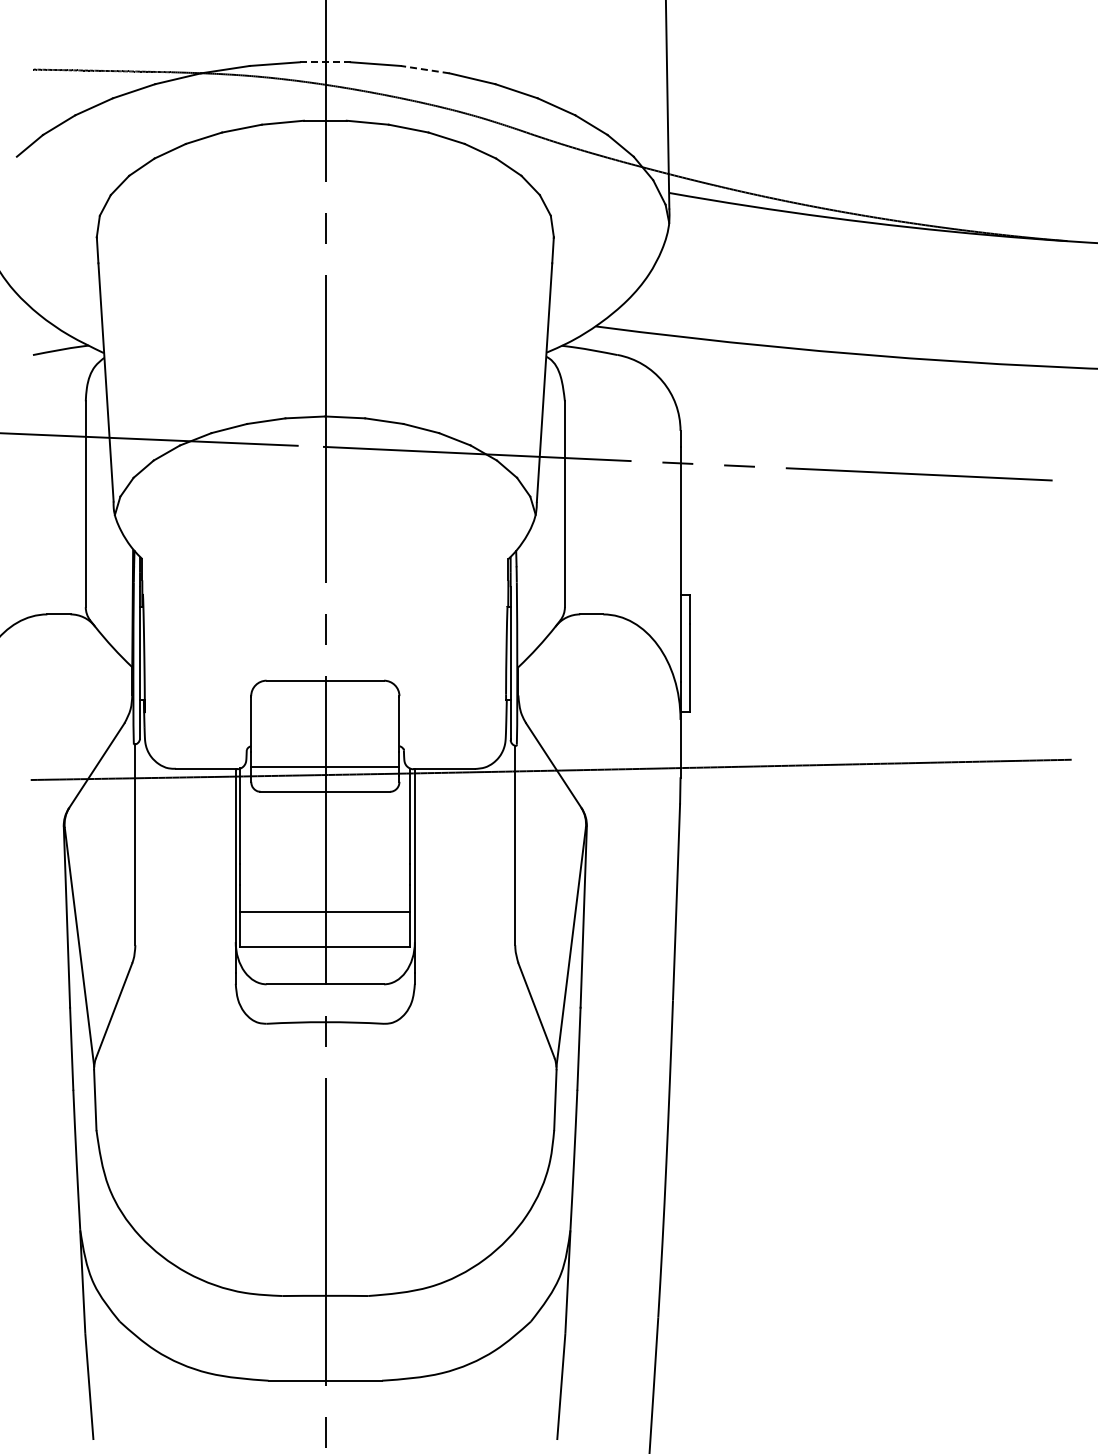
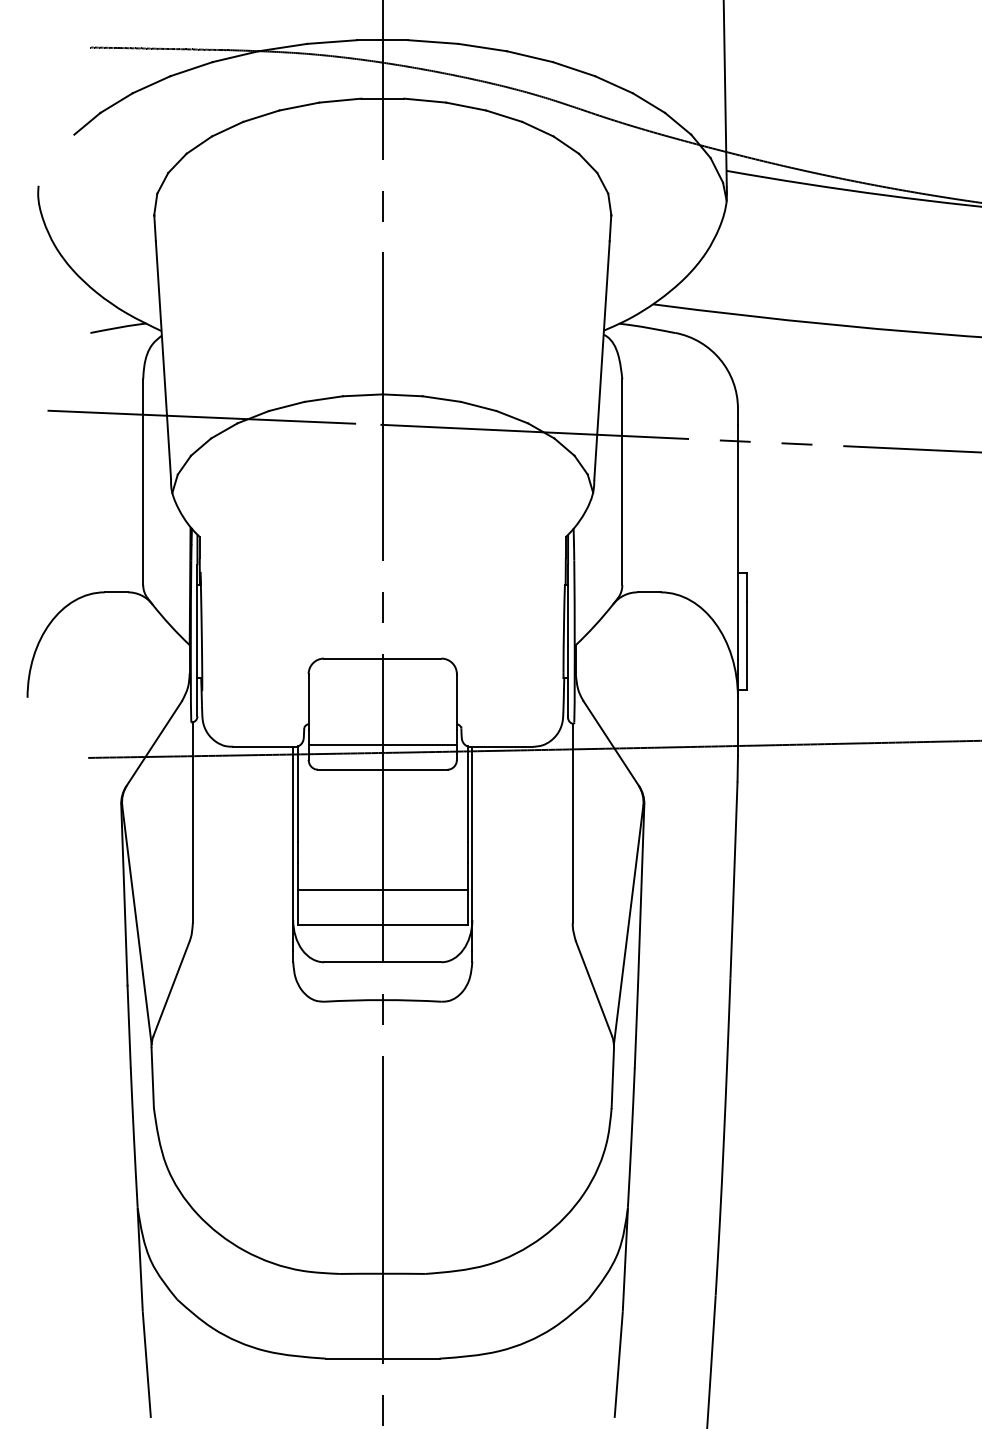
line: (324, 62) -> (381, 40), dashed -> solid
line: (425, 69) -> (482, 47), dashed -> solid

